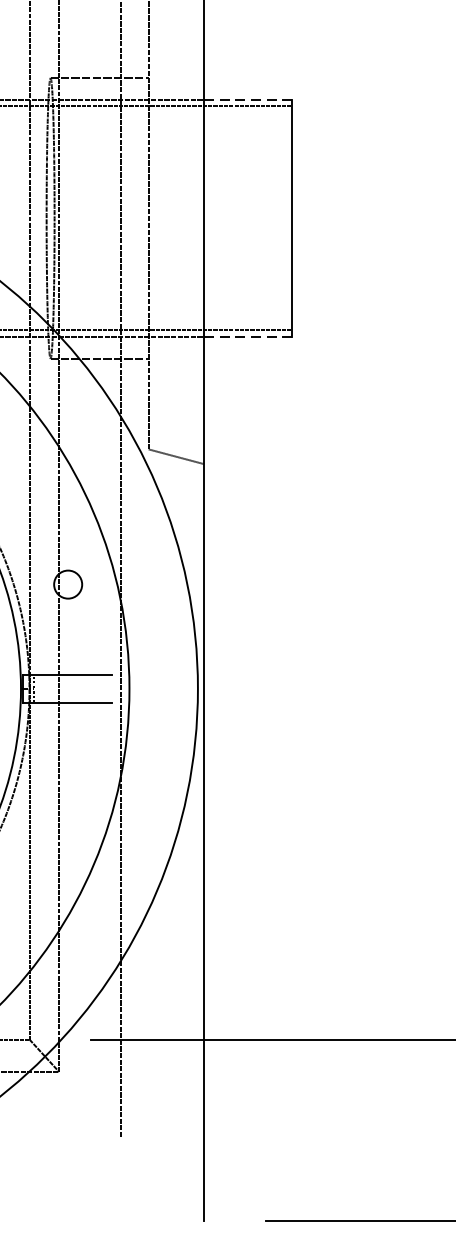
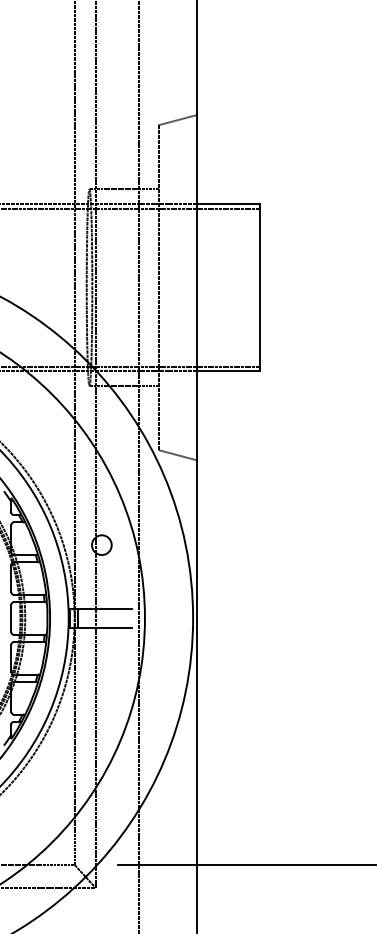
line: (248, 100) -> (228, 204), dashed -> solid
line: (248, 337) -> (228, 371), dashed -> solid

